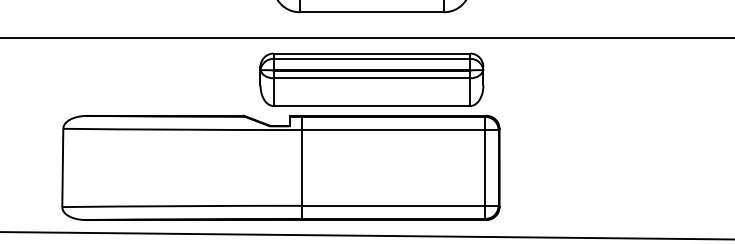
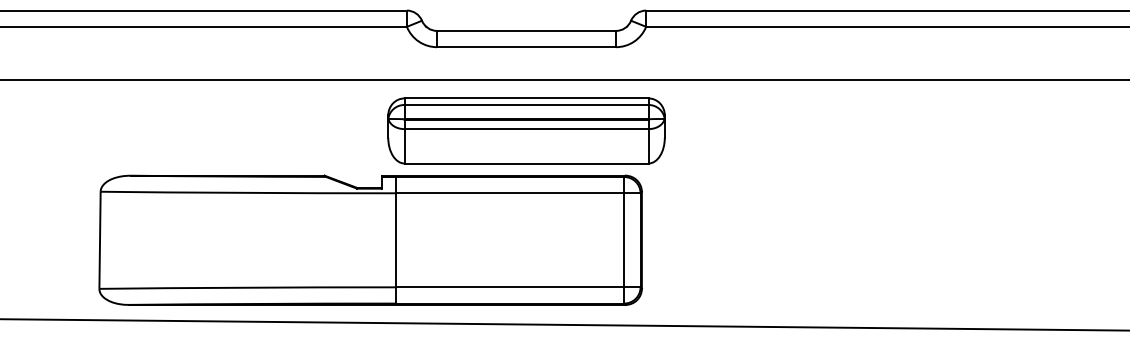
part: (280, 167) -> (370, 239), moved

